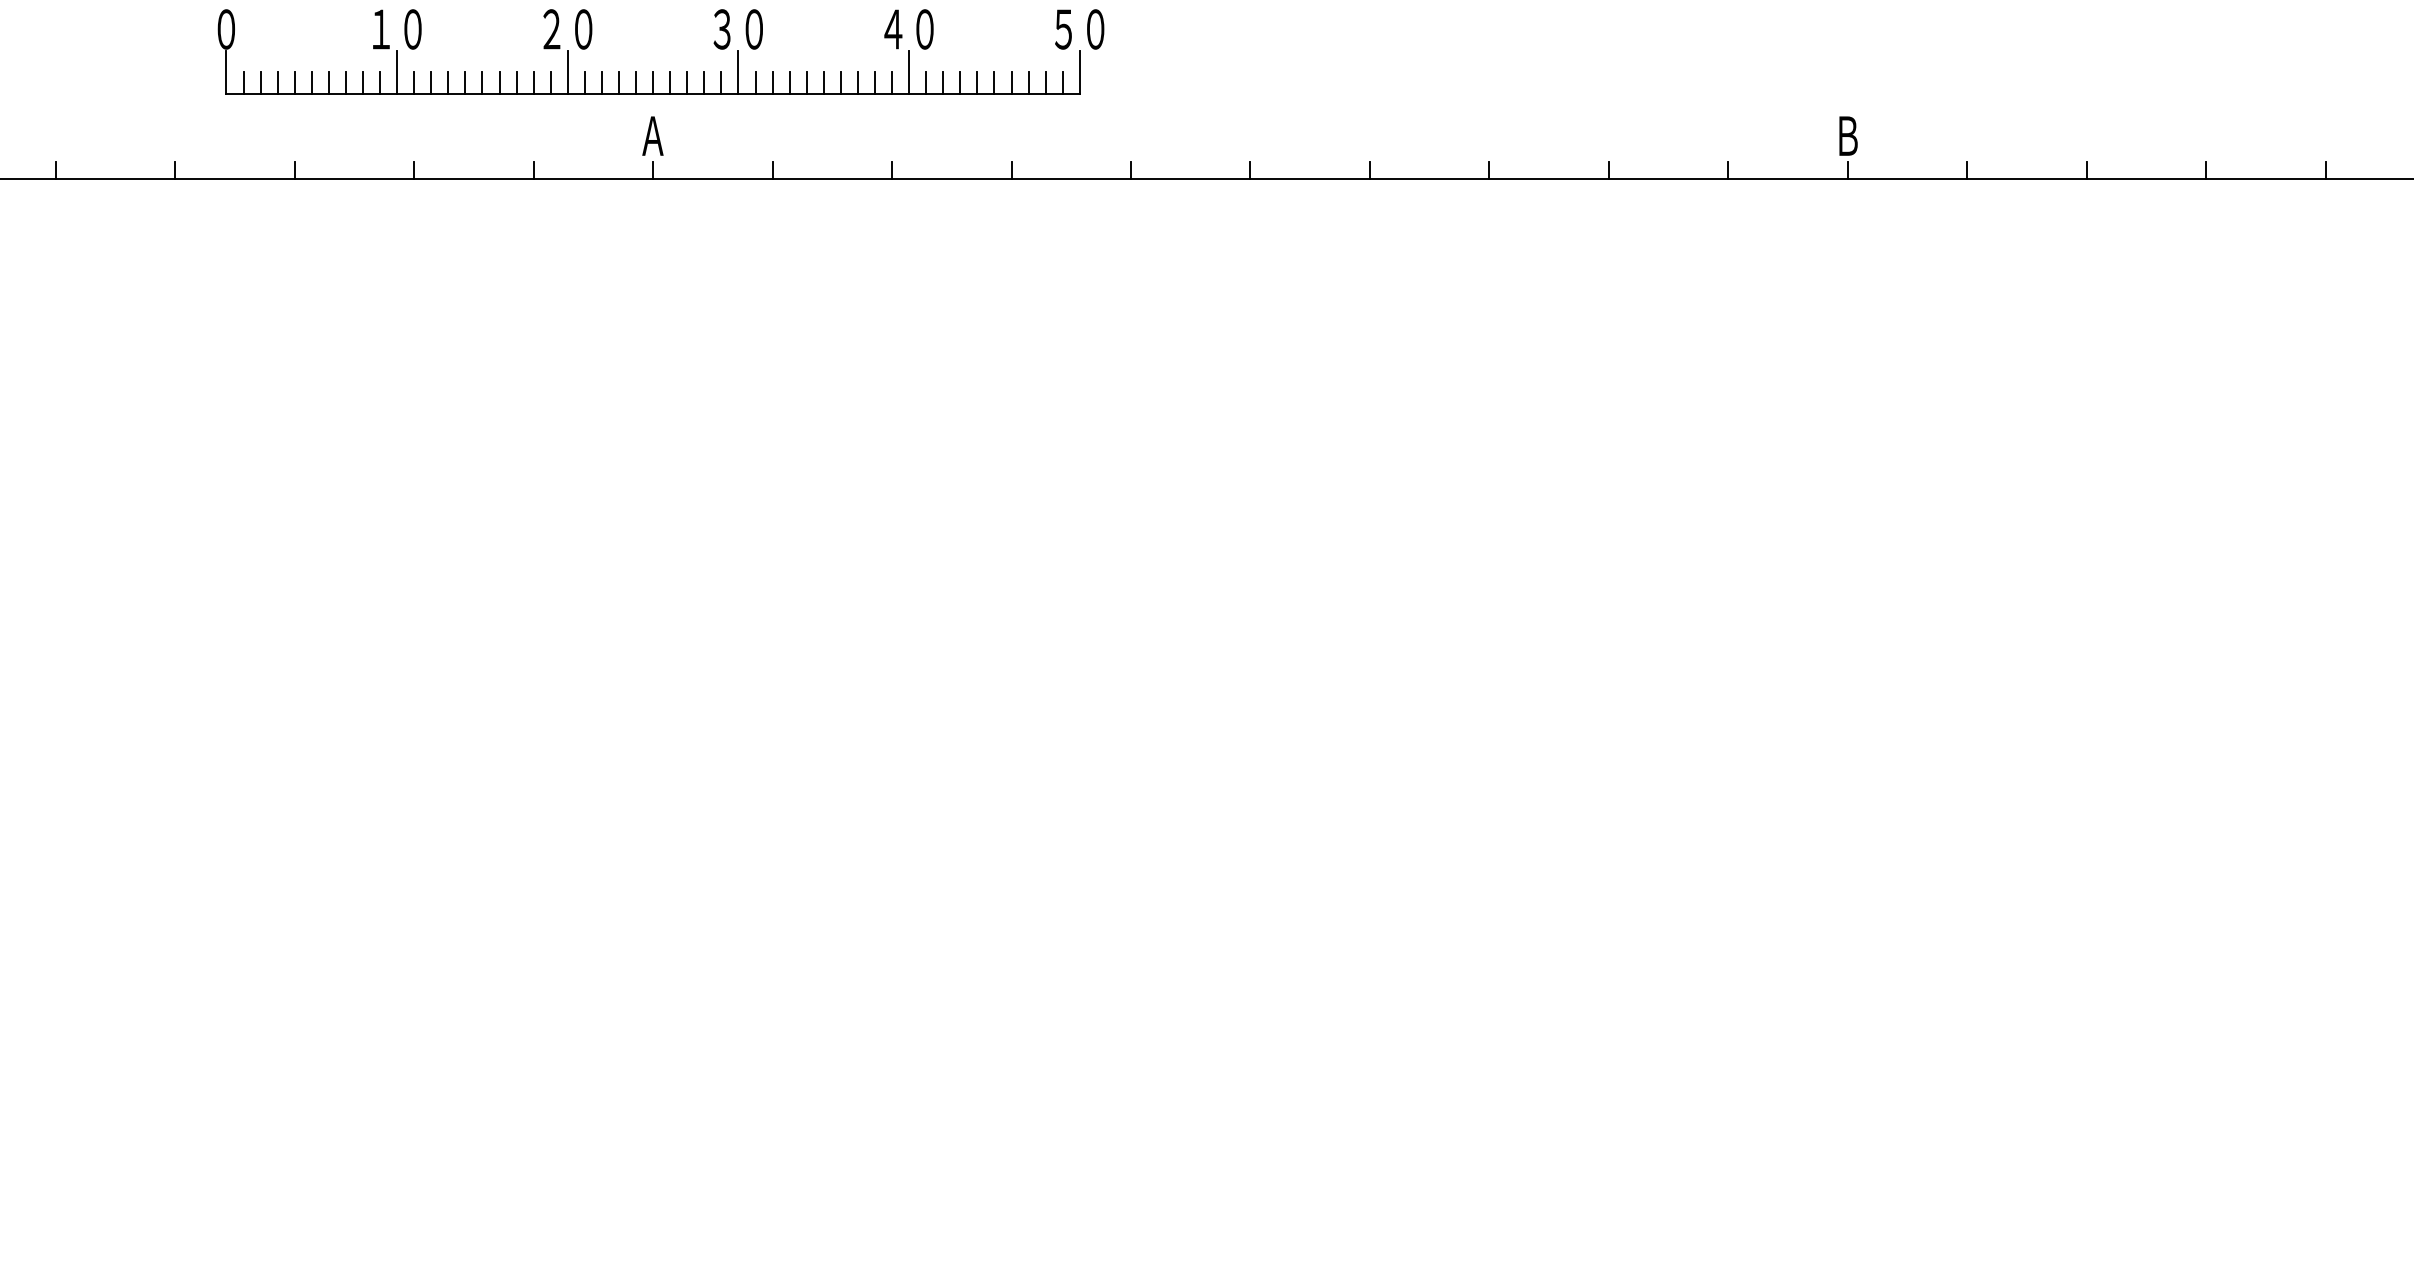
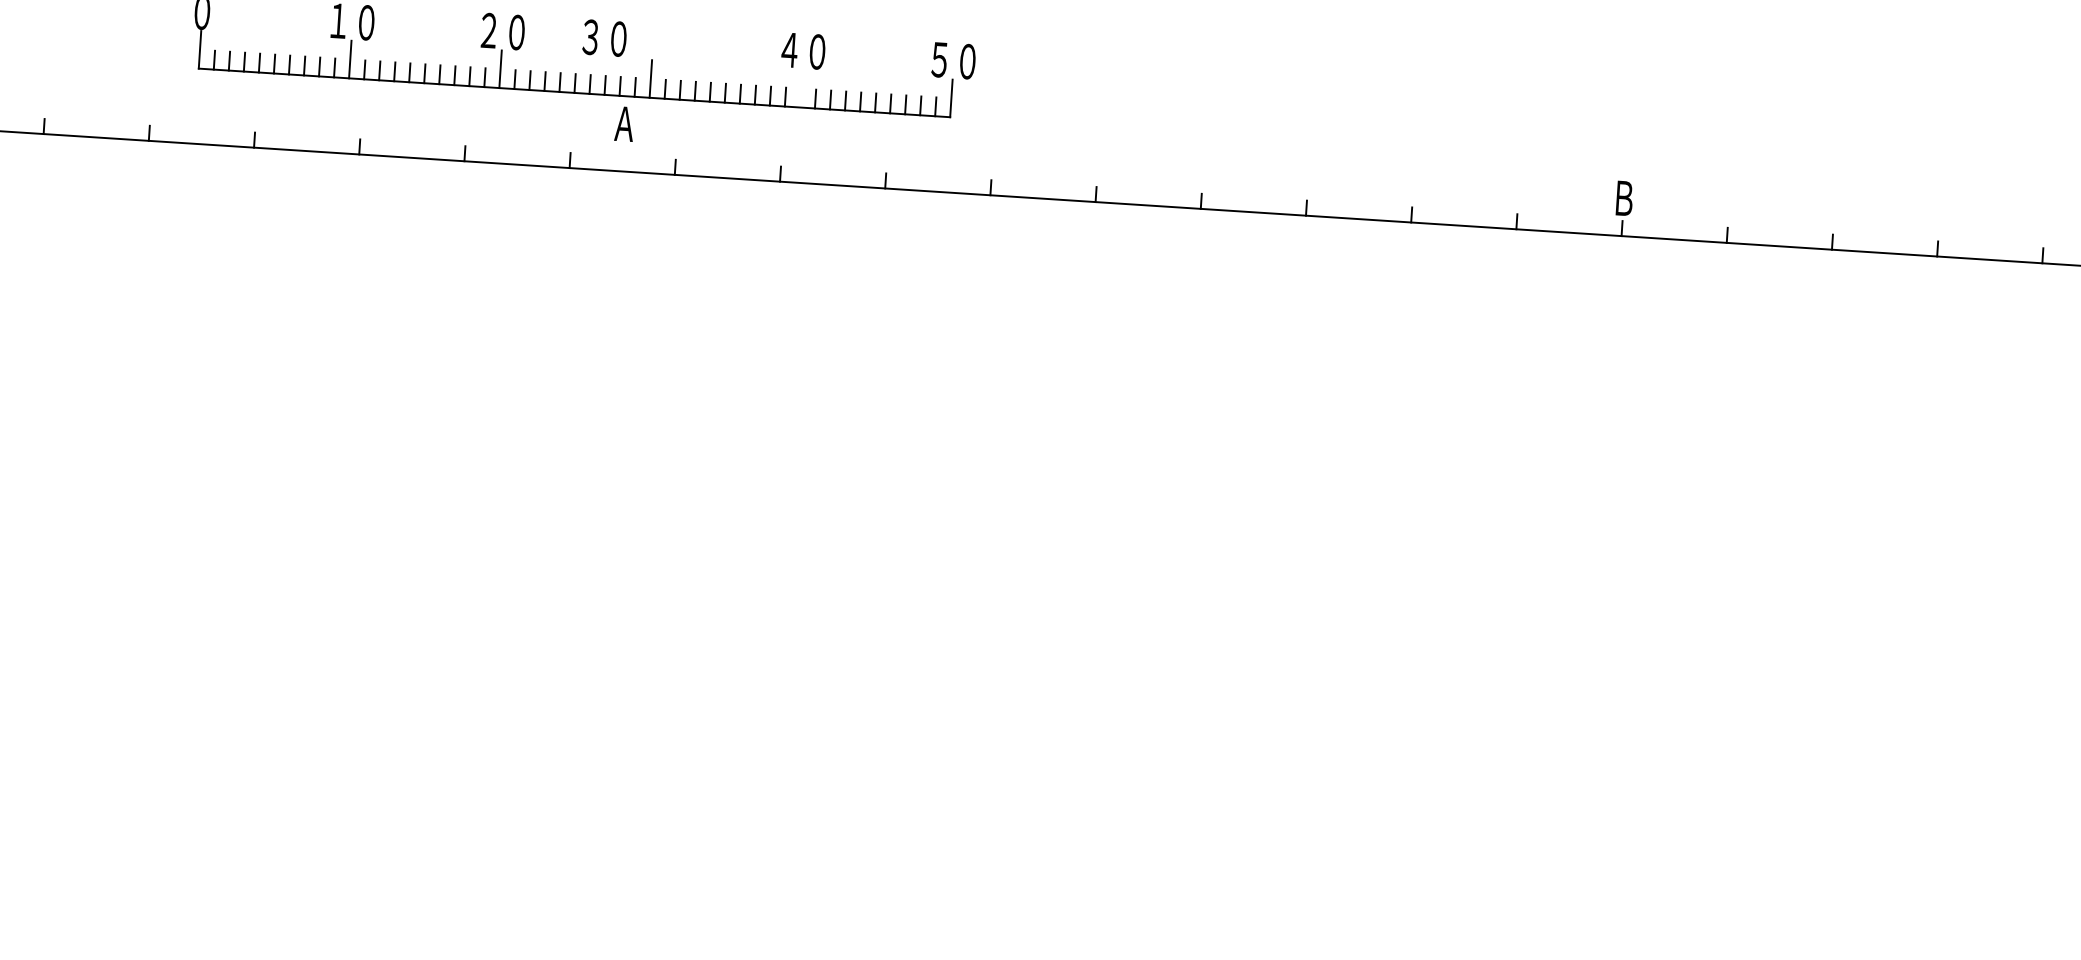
text: (737, 29) -> (604, 38), moved
line: (909, 71) -> (801, 88), removed
text: (652, 135) -> (624, 123), moved

